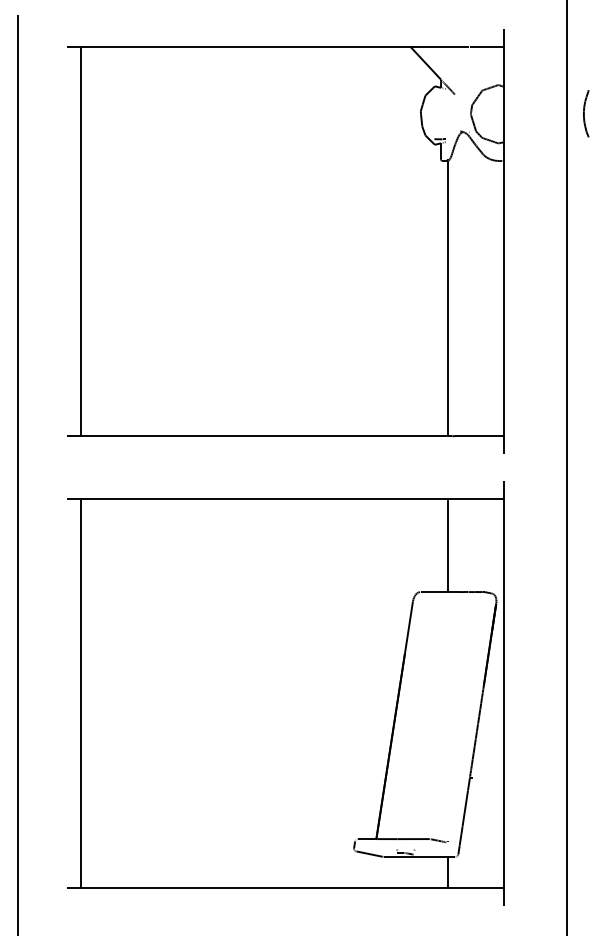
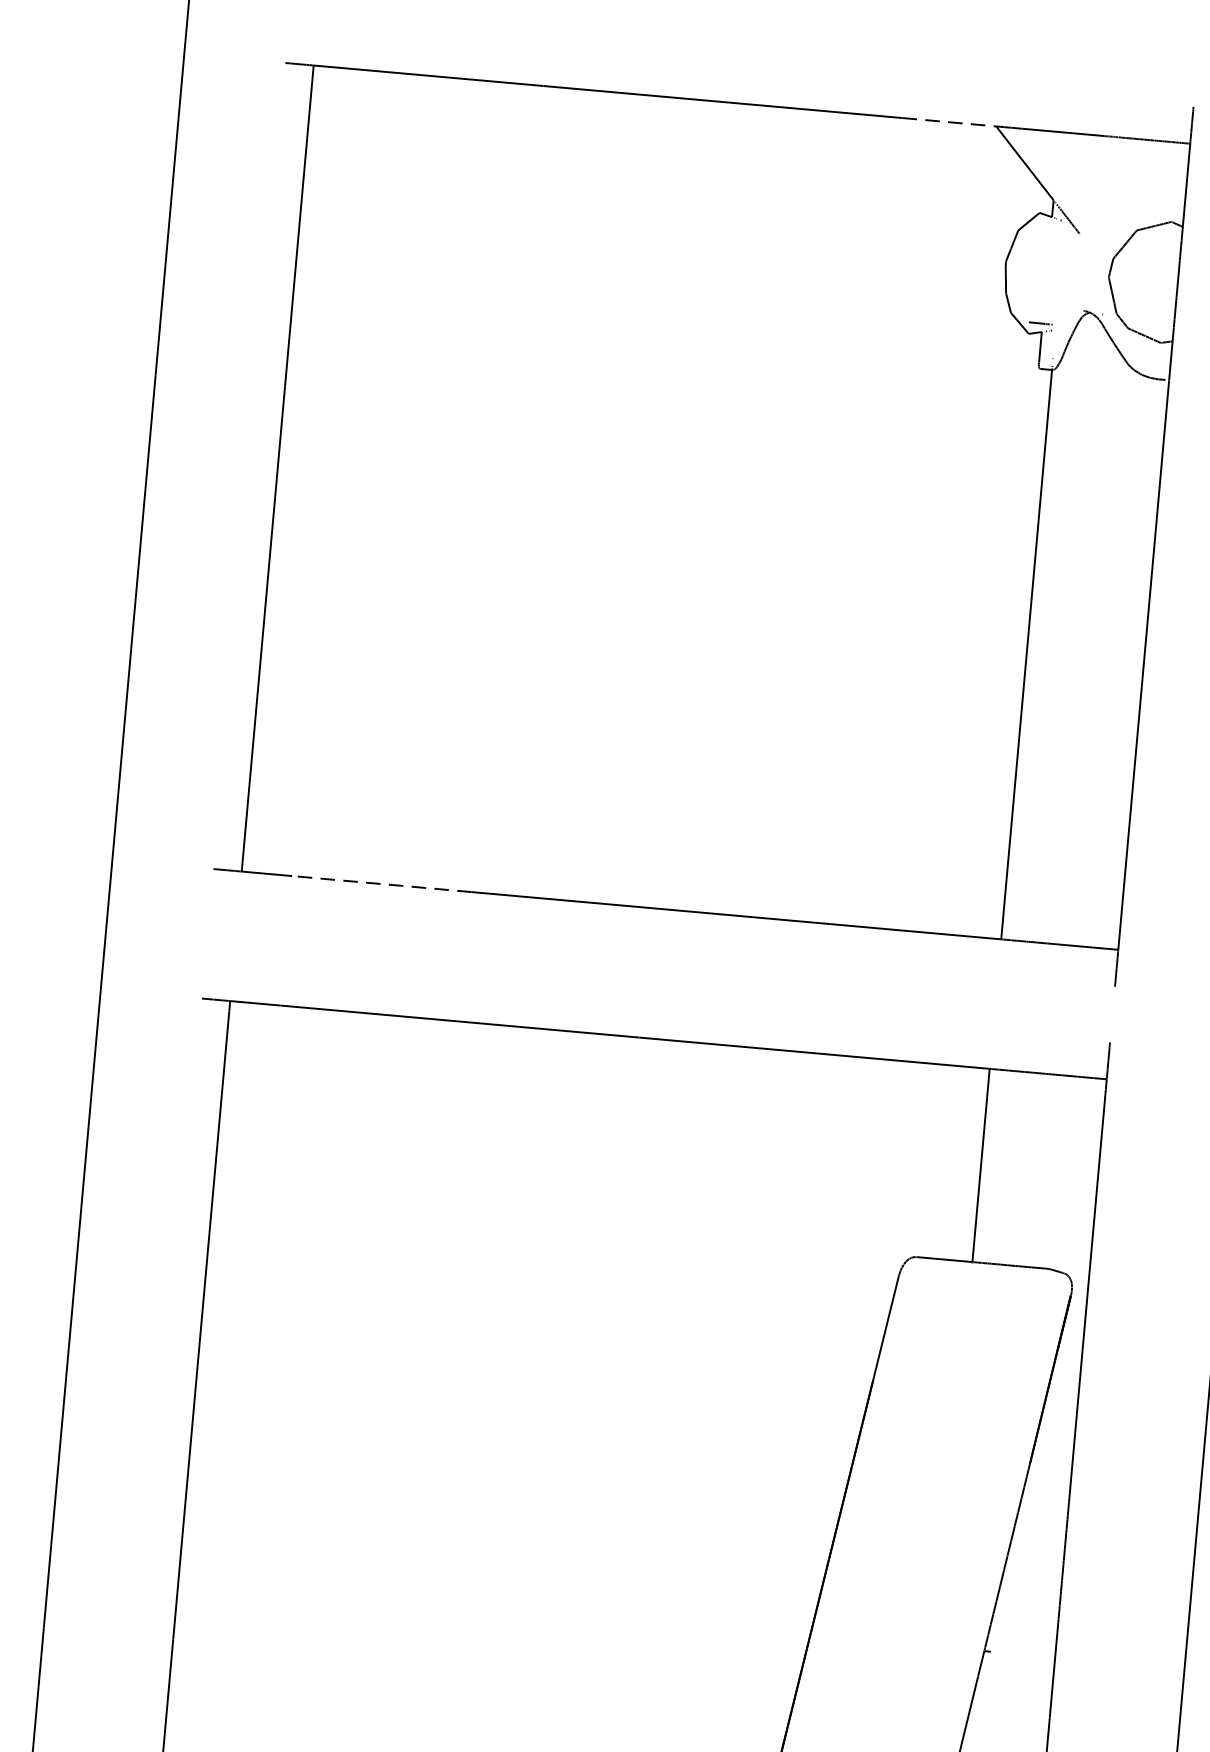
line: (387, 46) -> (948, 121), solid -> dashed
line: (147, 436) -> (380, 884), solid -> dashed

